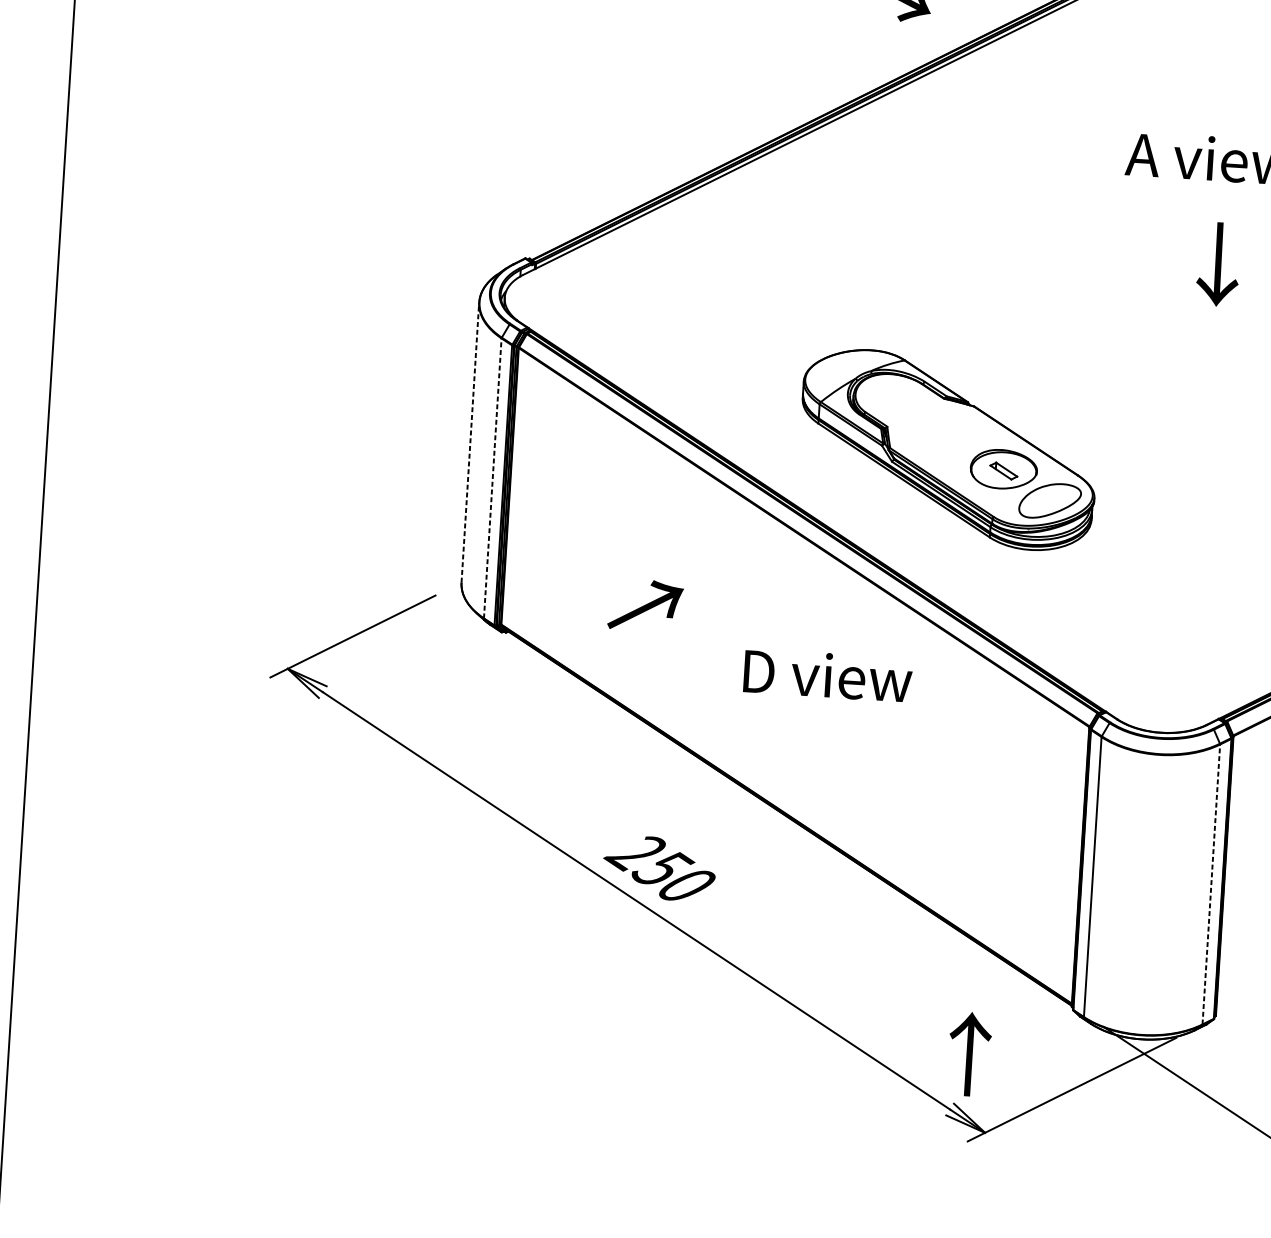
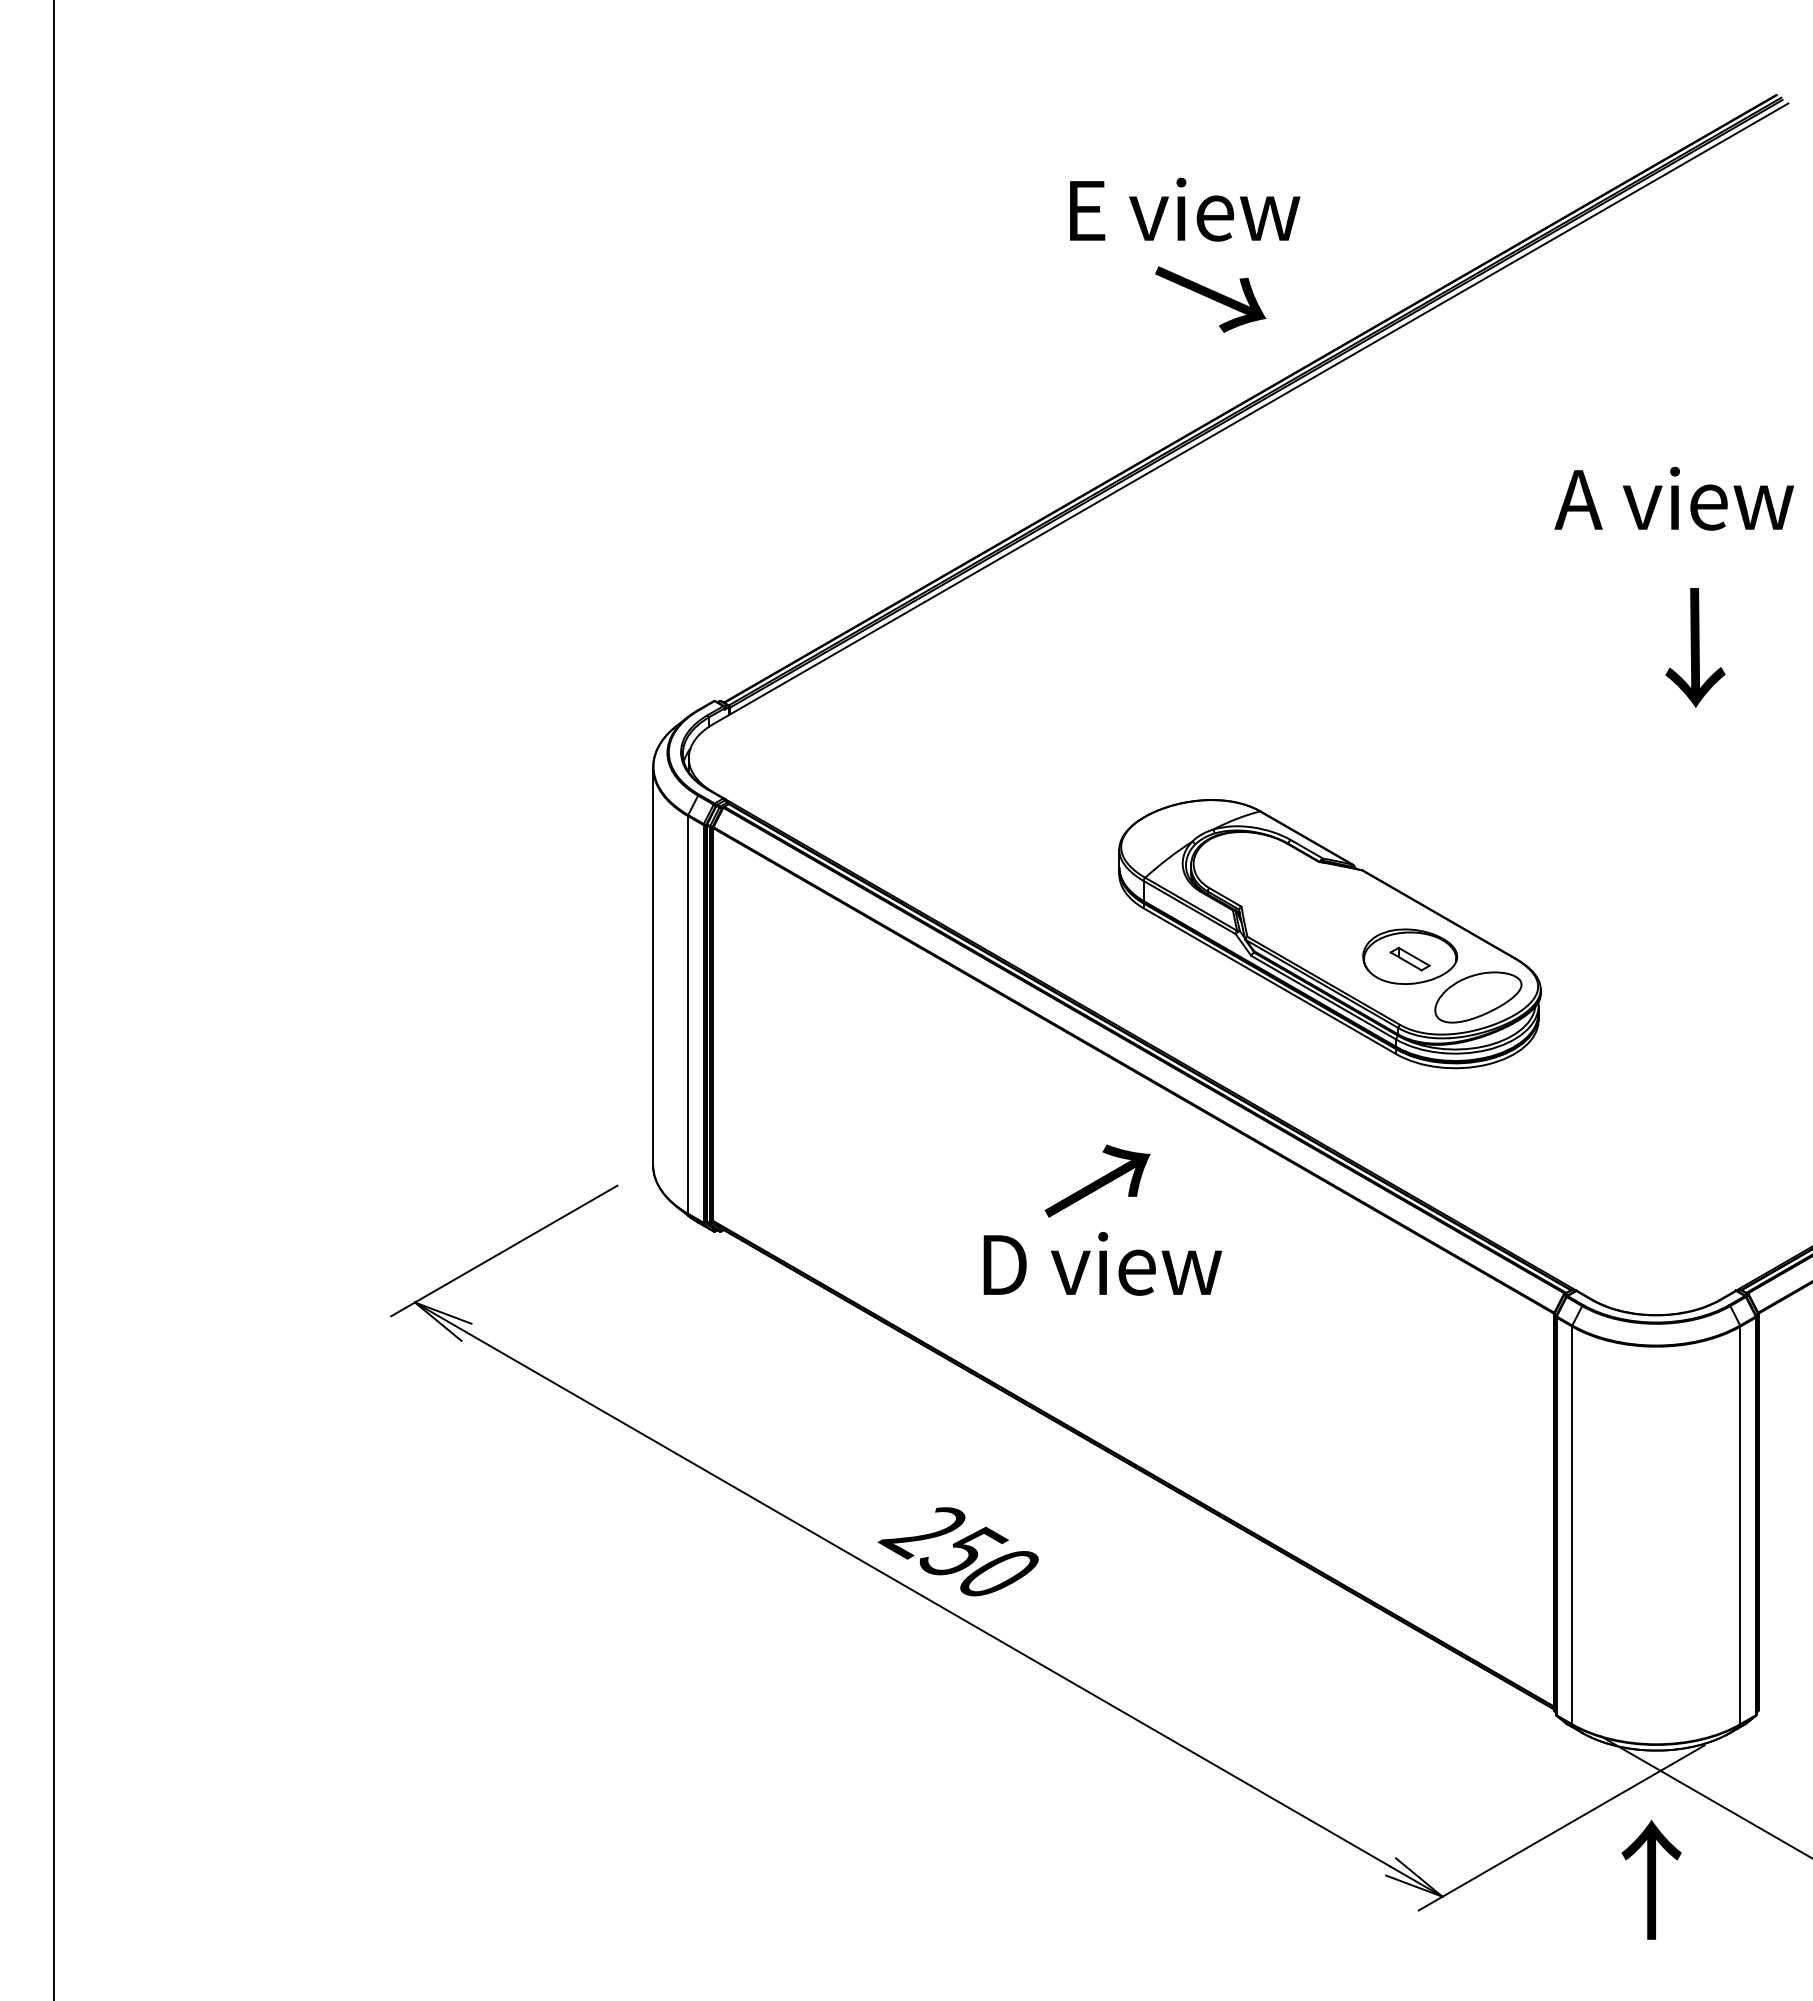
line: (470, 442) -> (653, 966), dashed -> solid
line: (492, 478) -> (687, 1014), dashed -> solid
text: (645, 605) -> (1097, 1180), moved
text: (827, 675) -> (1102, 1263), moved
line: (1211, 884) -> (1740, 1525), dashed -> solid
text: (969, 1053) -> (1651, 1879), moved

